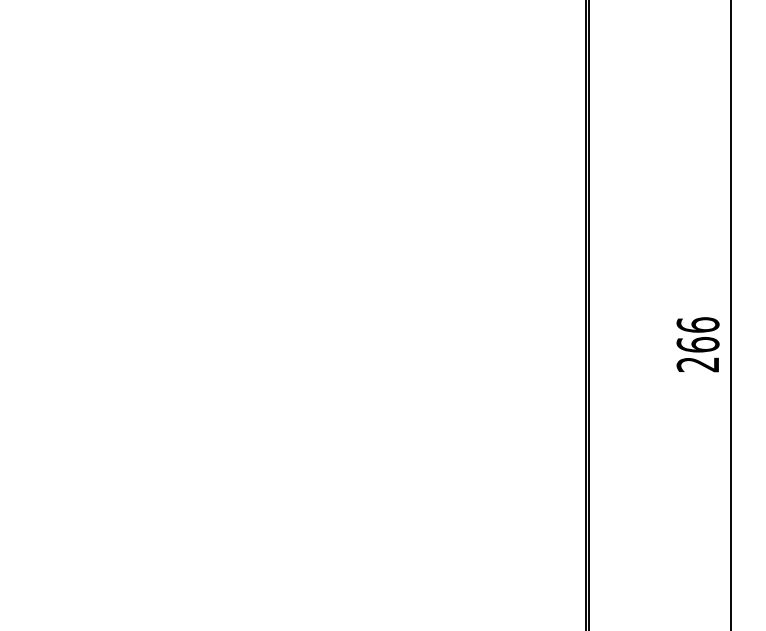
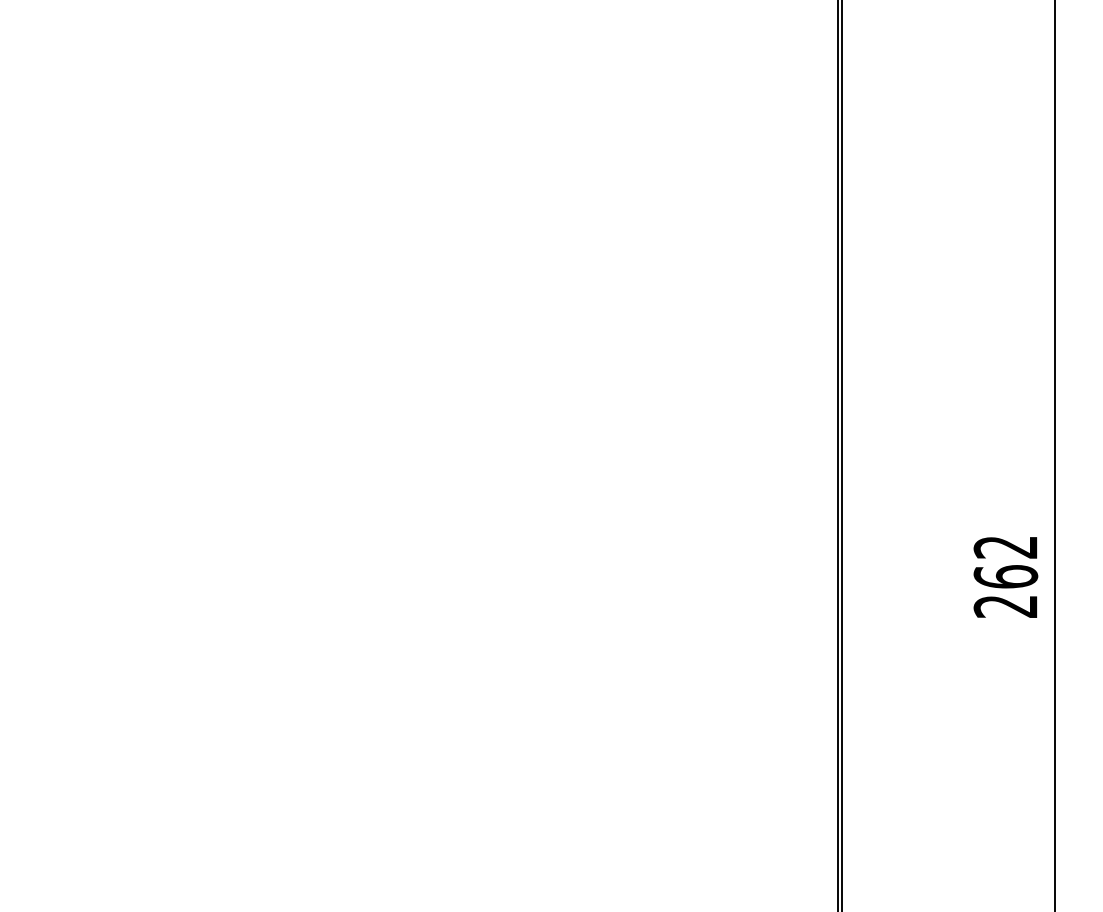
text: (697, 324) -> (1005, 546), 266 -> 262

